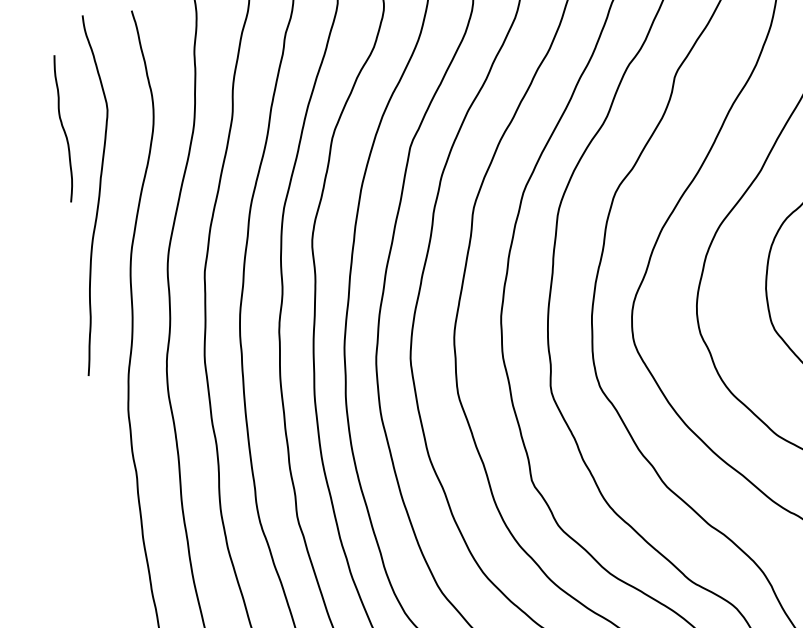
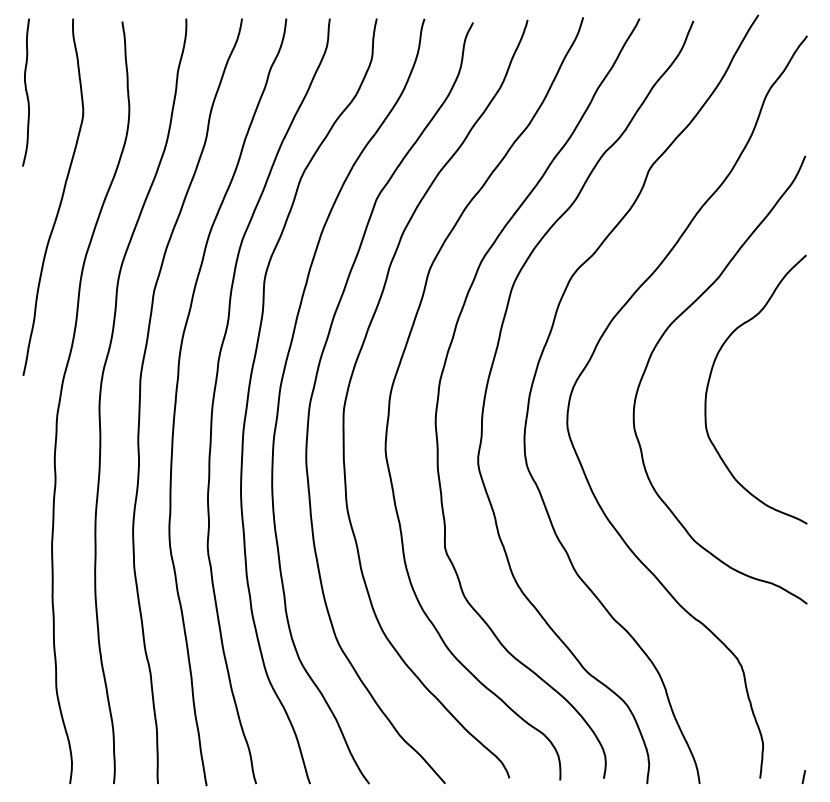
curve: (62, 128) -> (25, 92), moved

